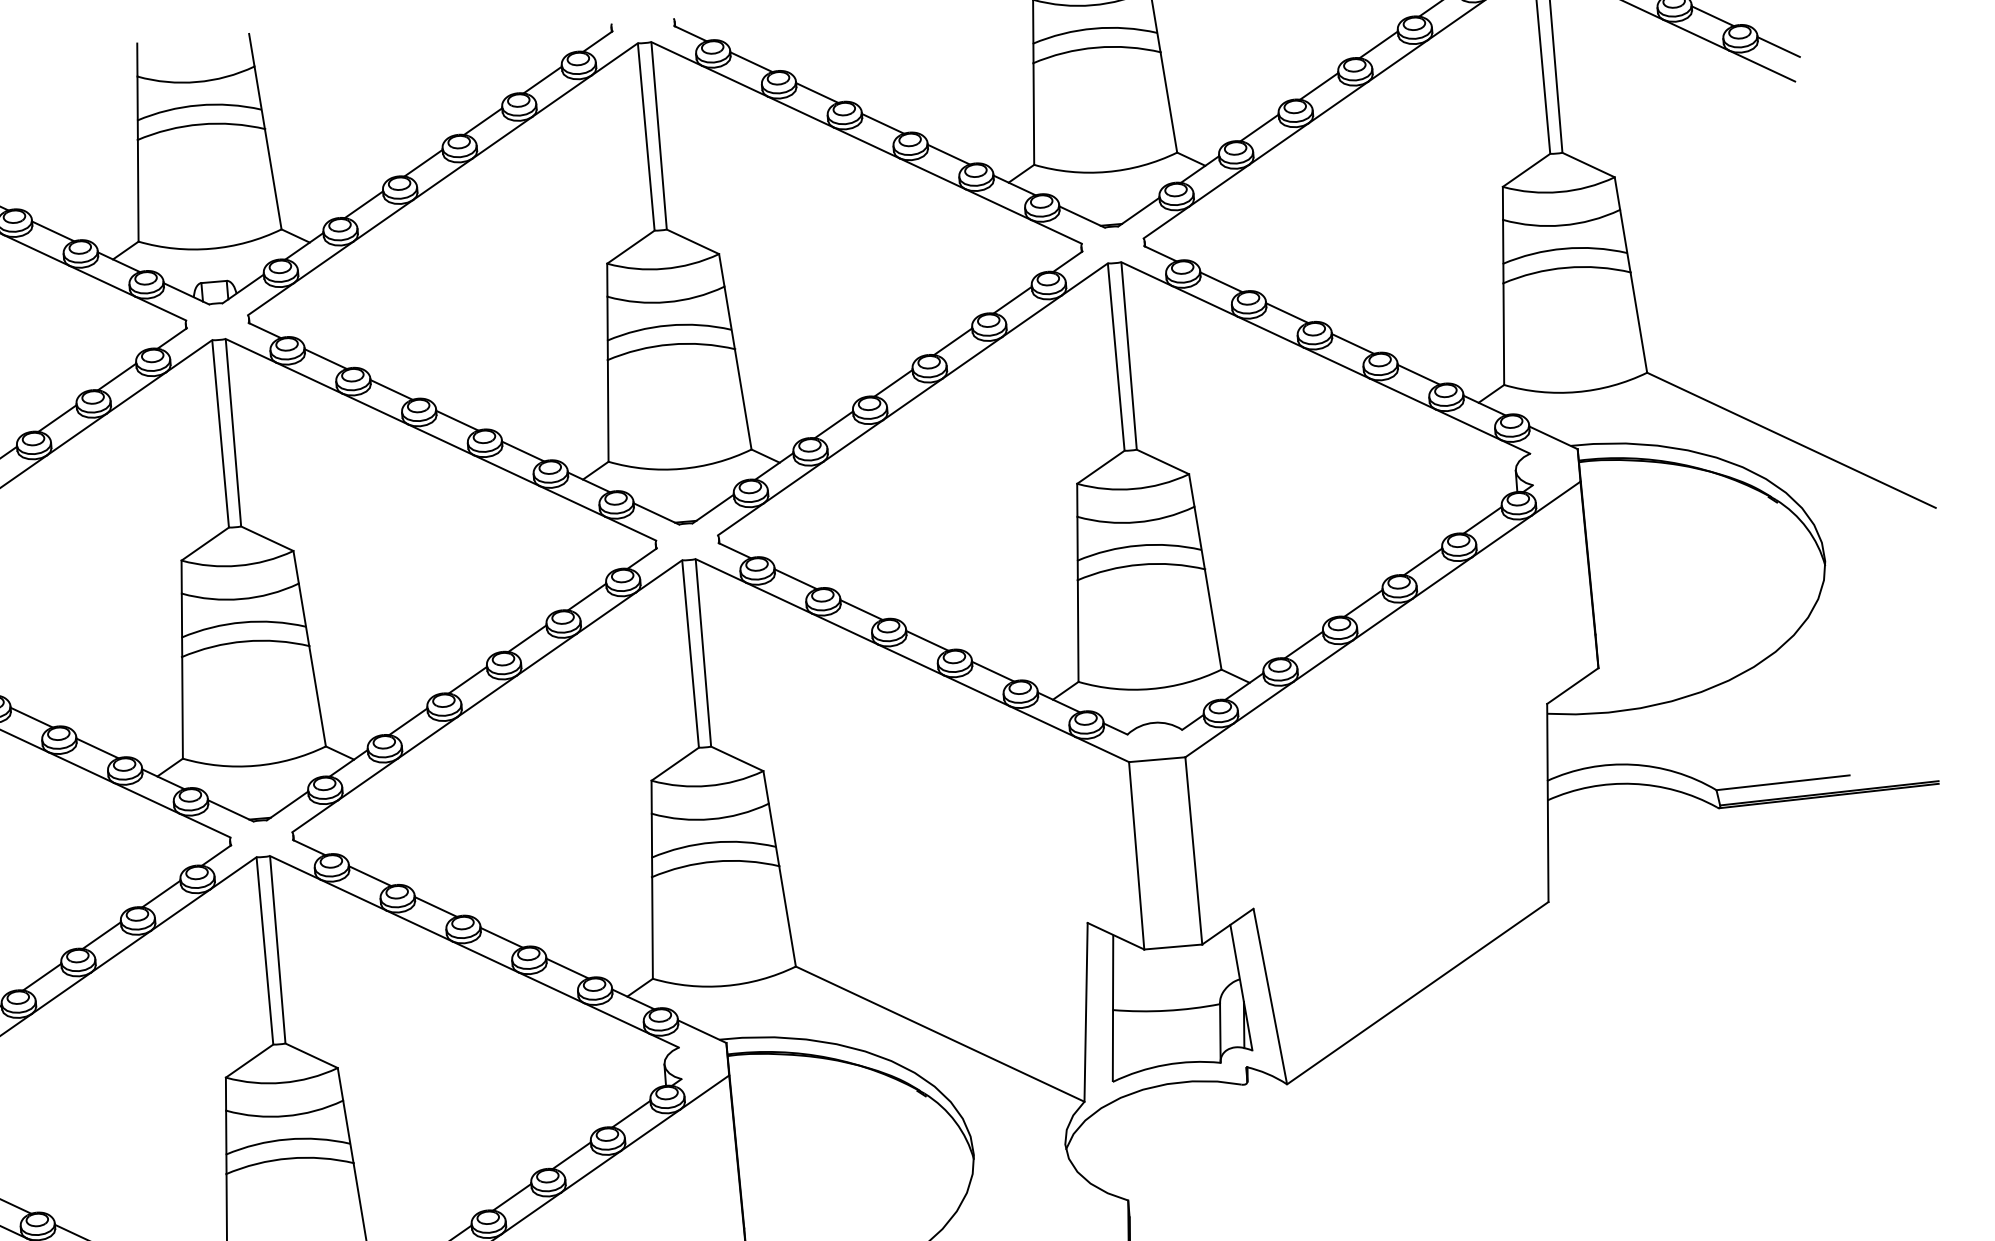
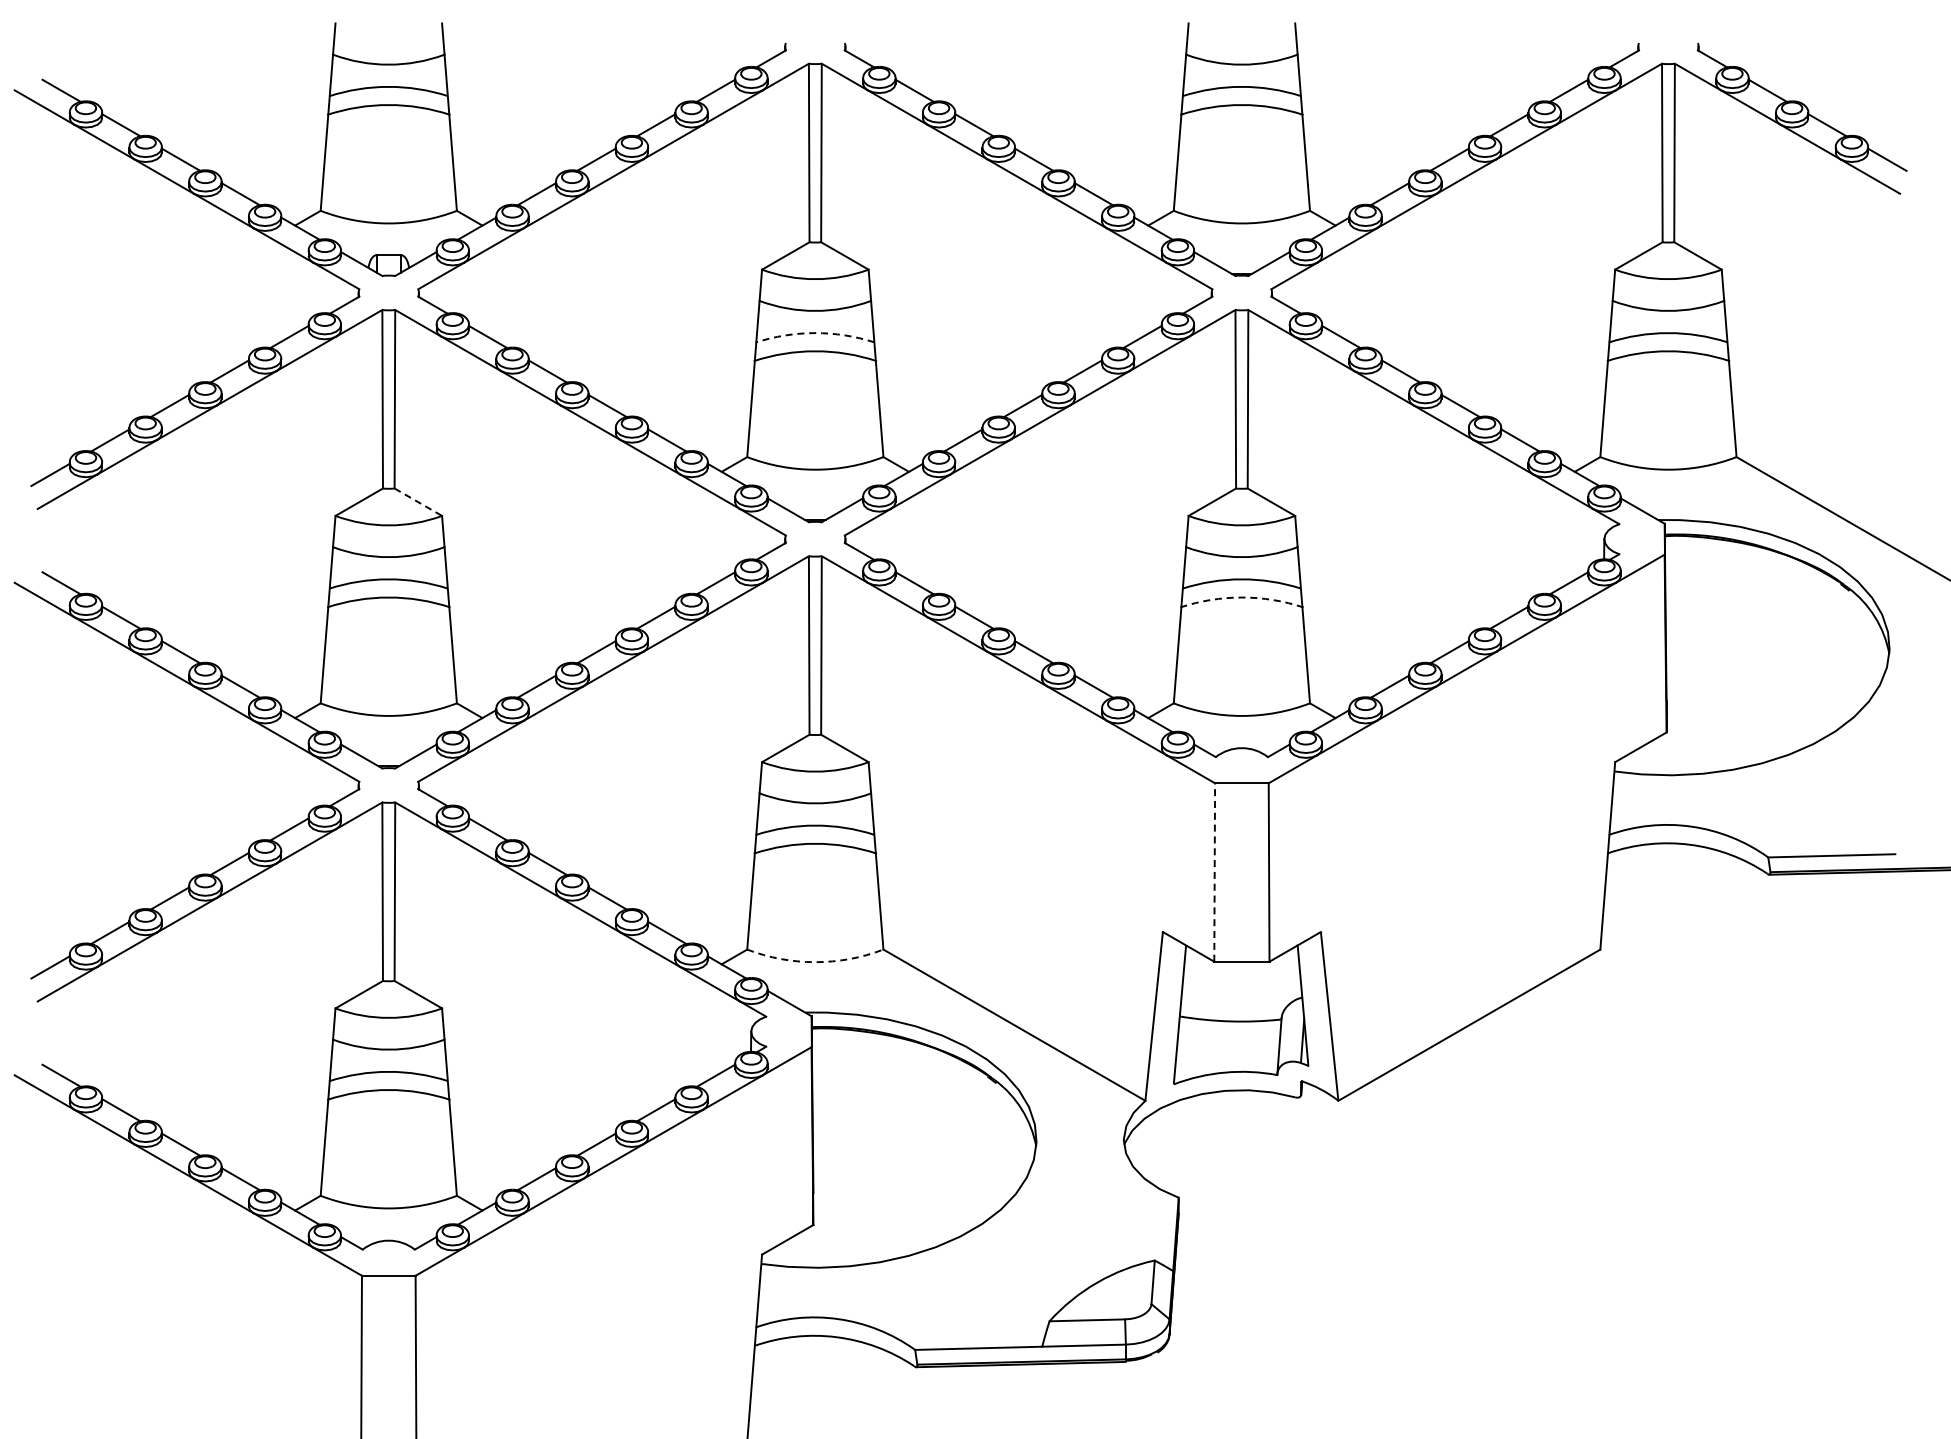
arc: (668, 325) -> (814, 333), solid -> dashed
line: (267, 539) -> (418, 502), solid -> dashed
arc: (1140, 564) -> (1241, 597), solid -> dashed
line: (1136, 855) -> (1214, 872), solid -> dashed
arc: (725, 986) -> (815, 962), solid -> dashed

